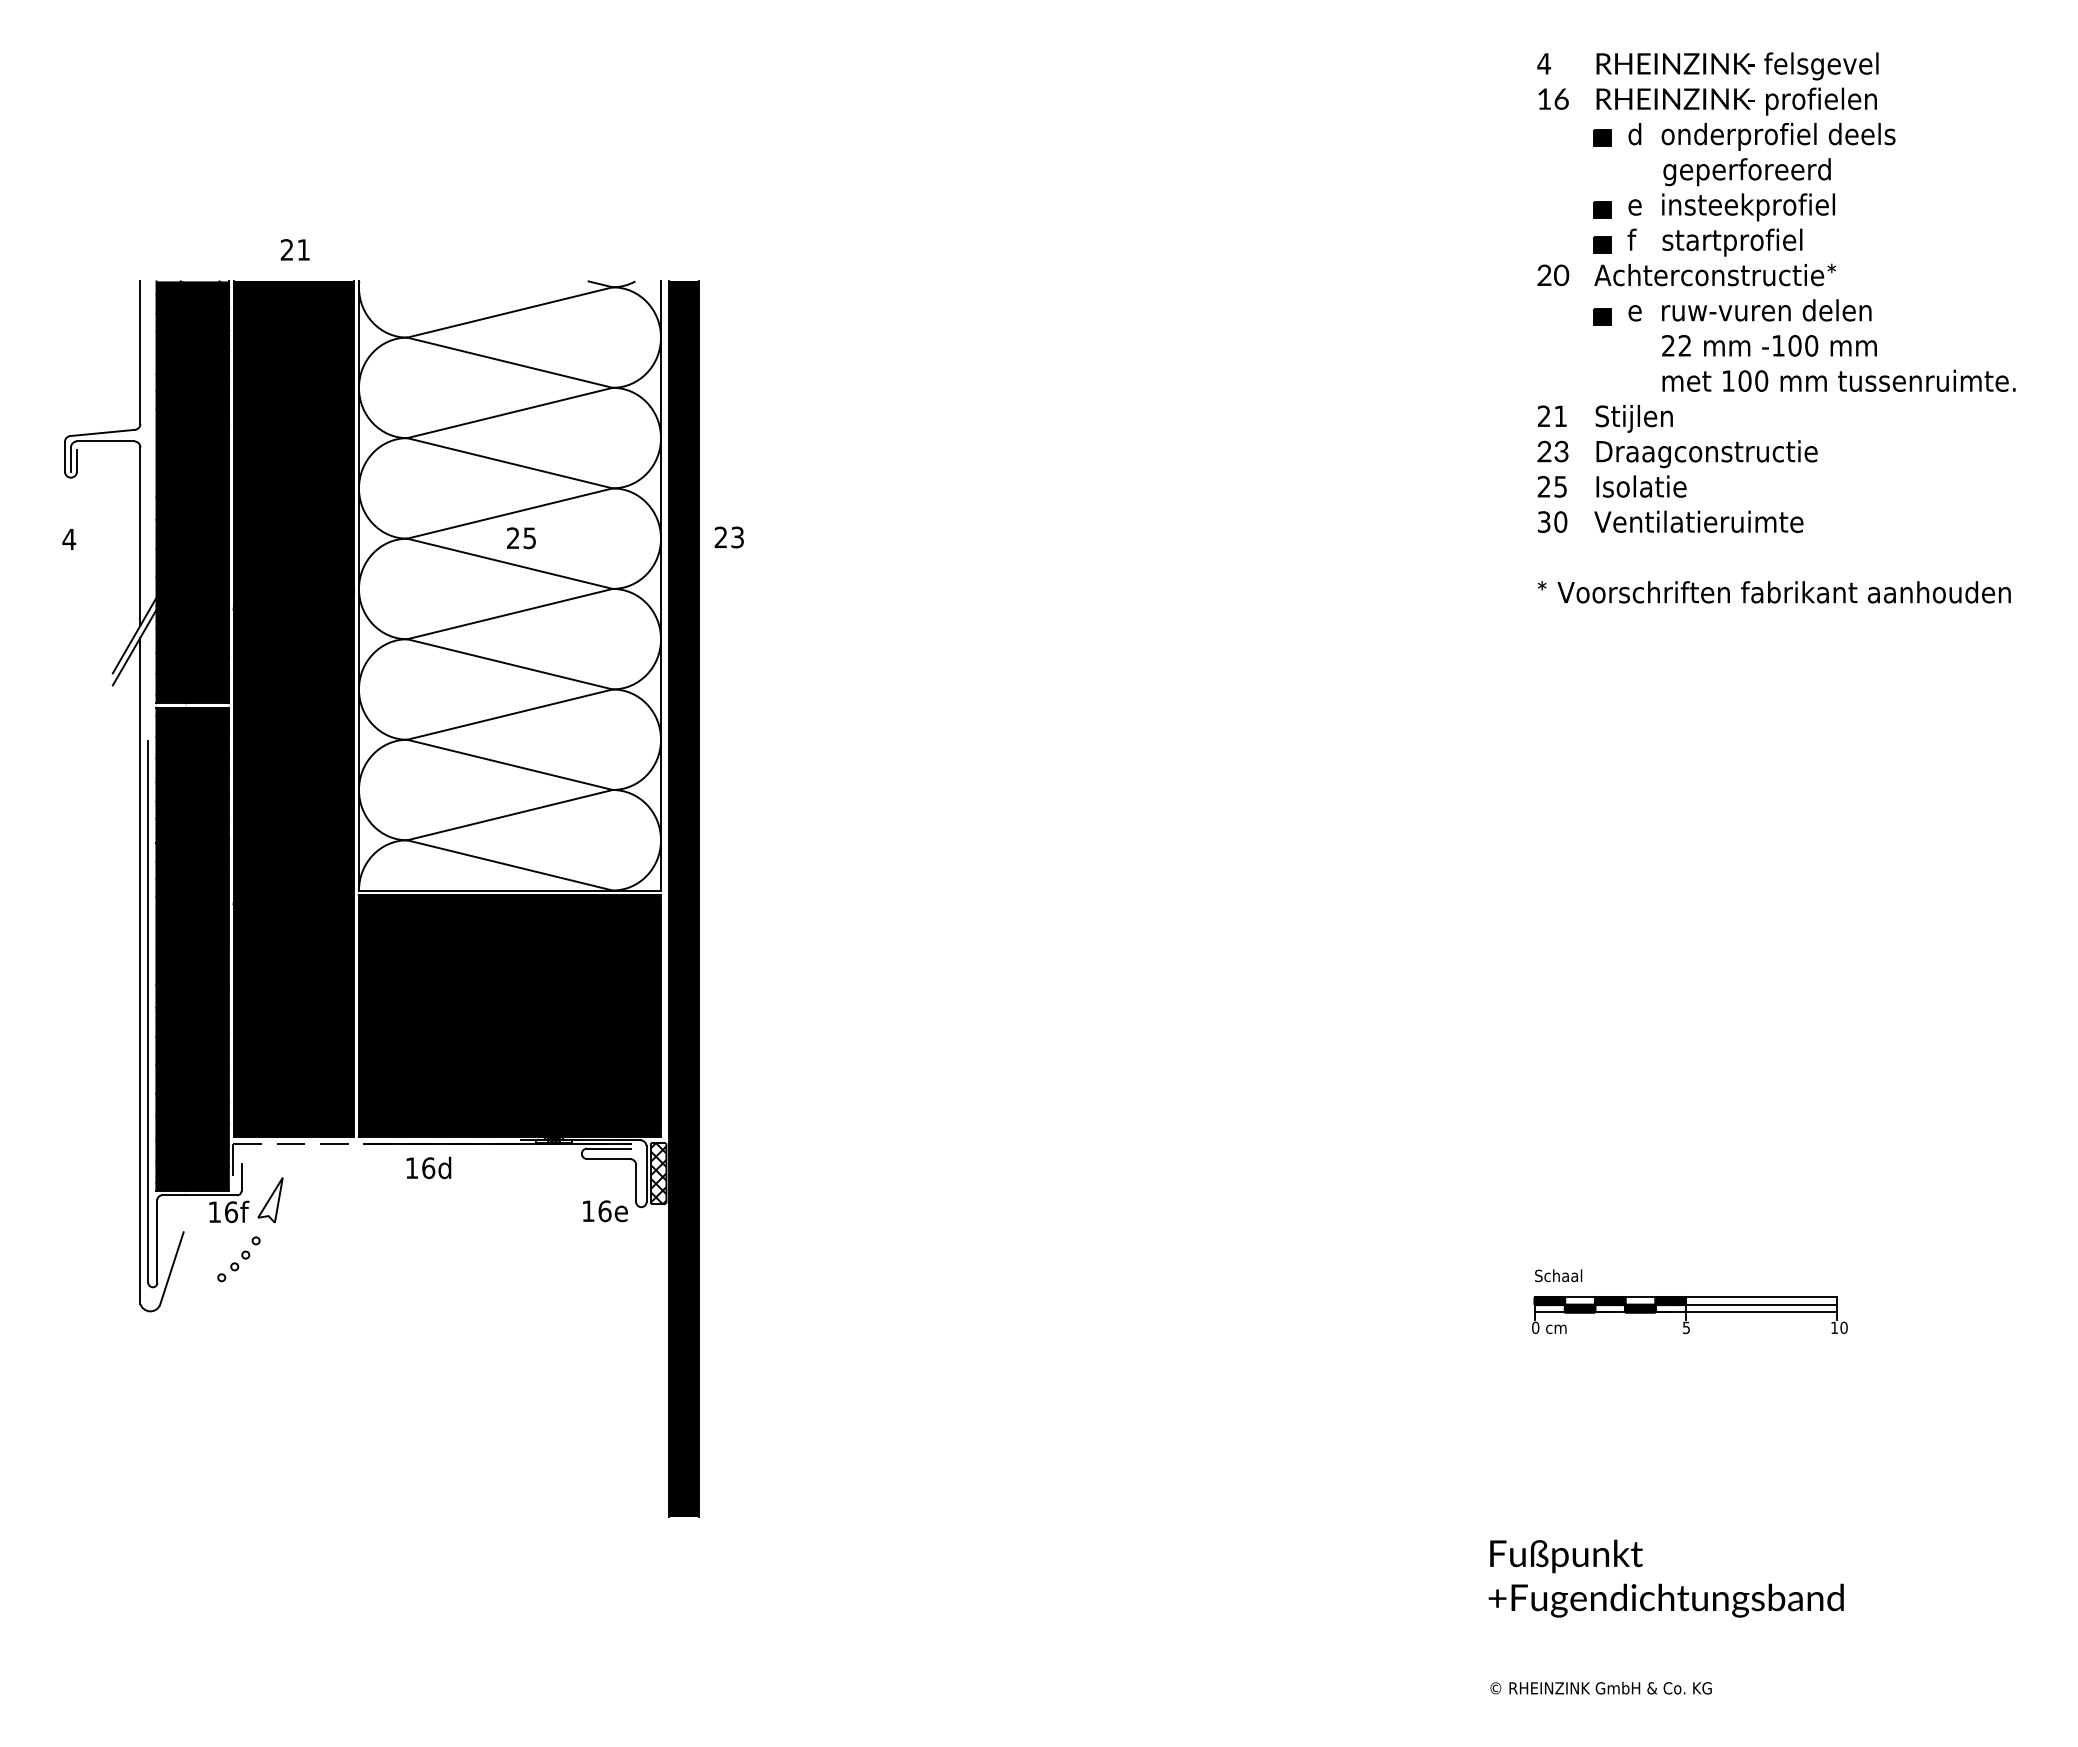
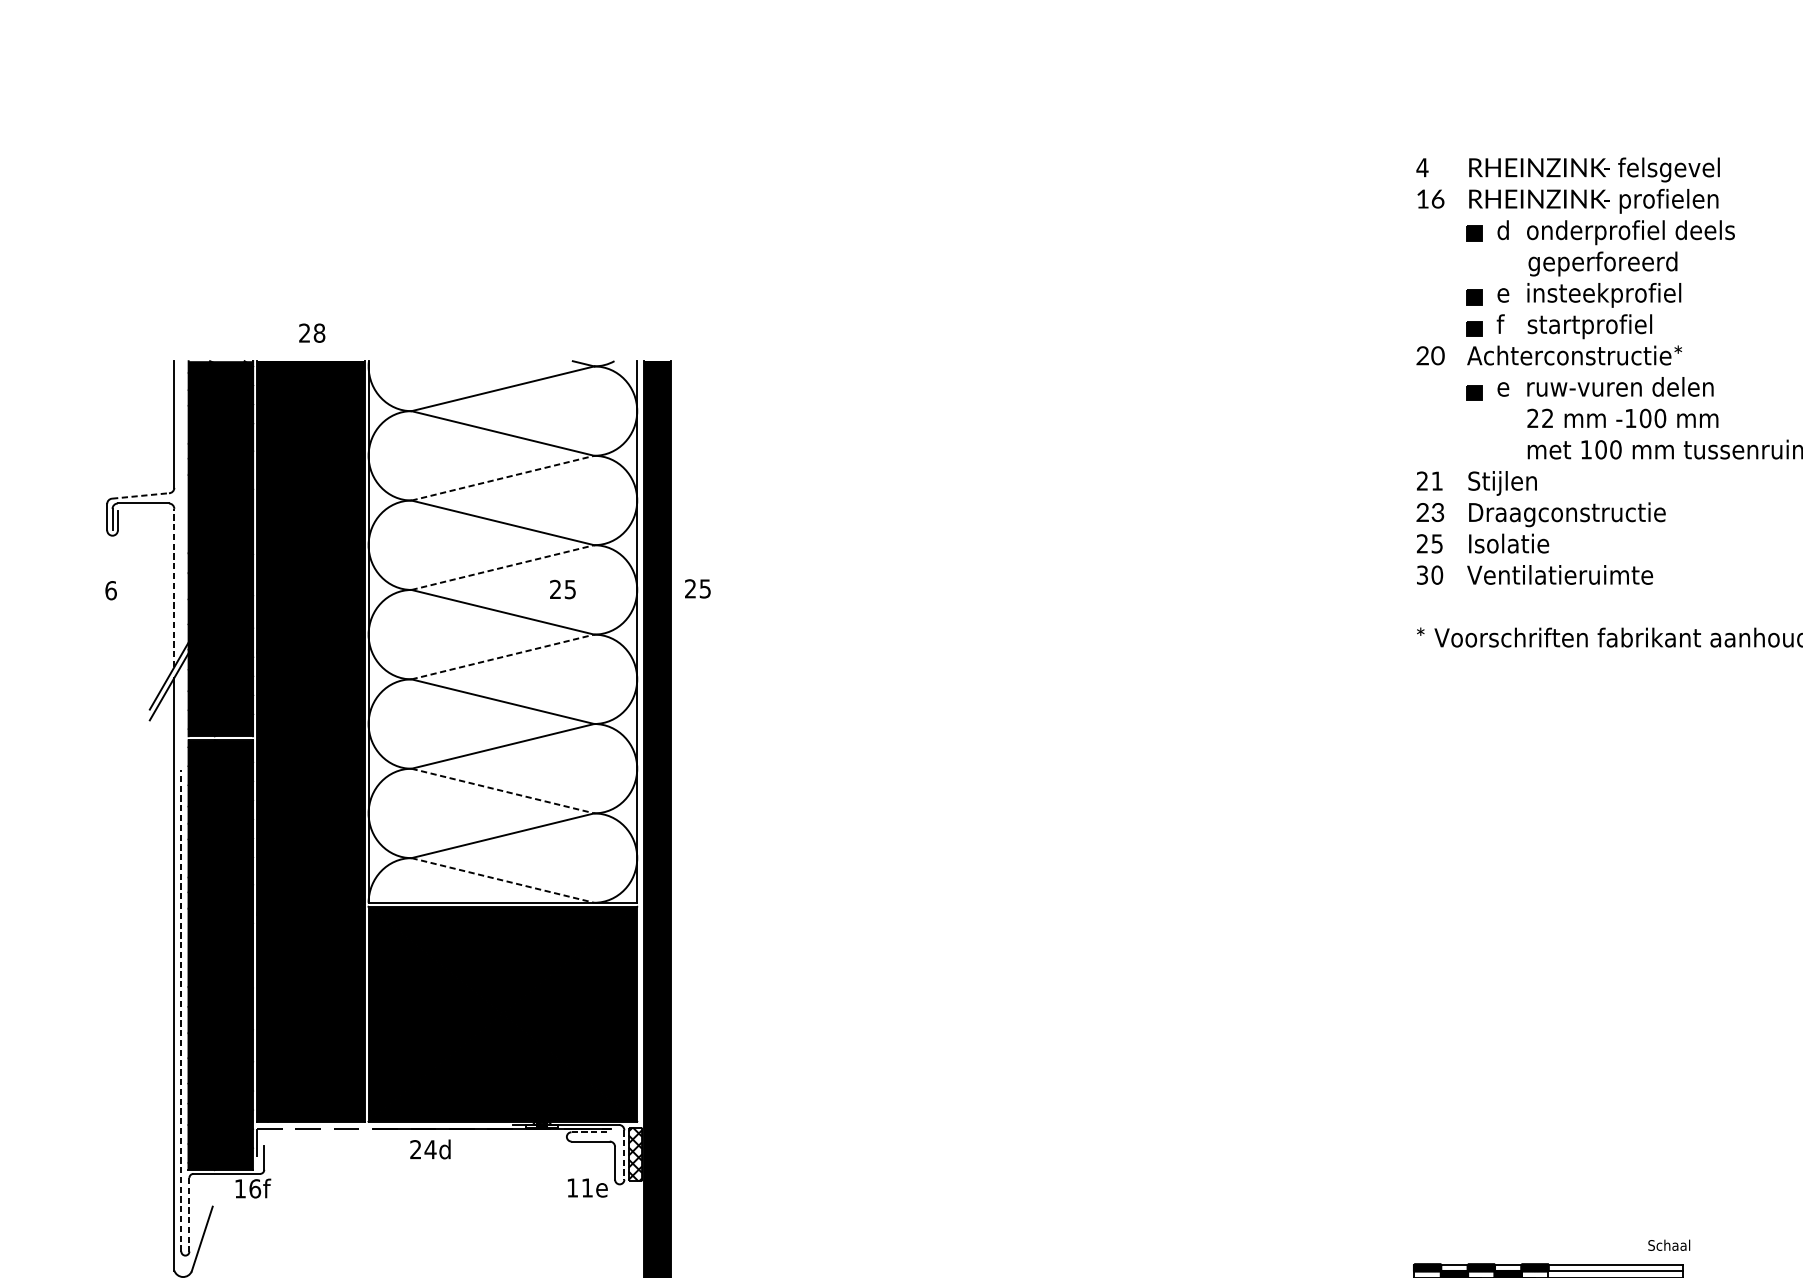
text: (303, 249) -> (319, 332), 21 -> 28
line: (510, 413) -> (503, 478), solid -> dashed
line: (102, 432) -> (140, 495), solid -> dashed
line: (510, 513) -> (503, 567), solid -> dashed
line: (140, 536) -> (174, 588), solid -> dashed
text: (737, 536) -> (705, 588), 23 -> 25
text: (521, 538) -> (562, 589), moved
text: (69, 539) -> (111, 590), 4 -> 6
line: (510, 614) -> (503, 657), solid -> dashed
line: (510, 764) -> (503, 790), solid -> dashed
line: (510, 865) -> (503, 880), solid -> dashed
line: (148, 1011) -> (181, 1010), solid -> dashed
line: (608, 1148) -> (590, 1132), solid -> dashed
text: (420, 1168) -> (423, 1149), 16d -> 24d
line: (646, 1174) -> (624, 1155), solid -> dashed
text: (604, 1211) -> (586, 1188), 16e -> 11e
part: (254, 1236) -> (275, 1210), removed
line: (157, 1241) -> (189, 1214), solid -> dashed
text: (1558, 1275) -> (1669, 1245), moved

